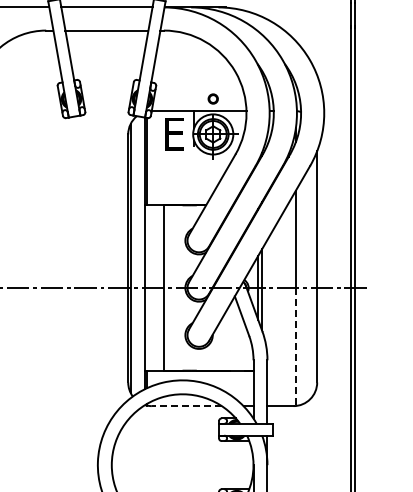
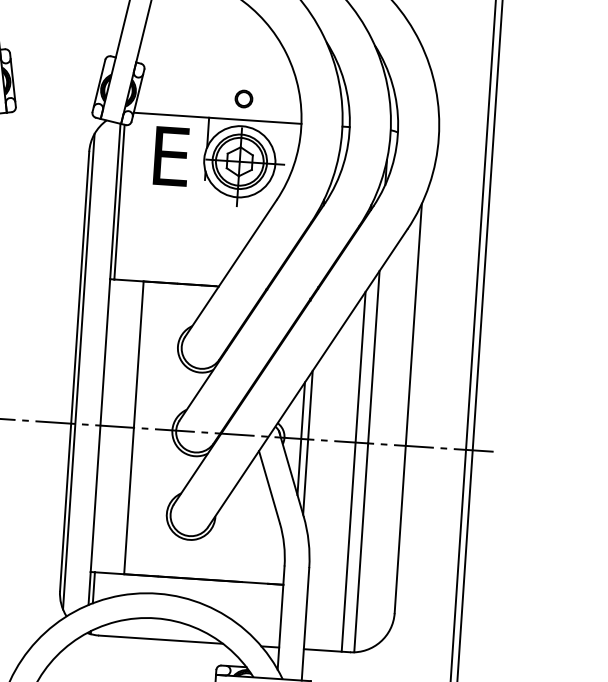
line: (288, 304) -> (353, 471), added
line: (295, 347) -> (360, 548), dashed -> solid
line: (186, 406) -> (160, 640), dashed -> solid

